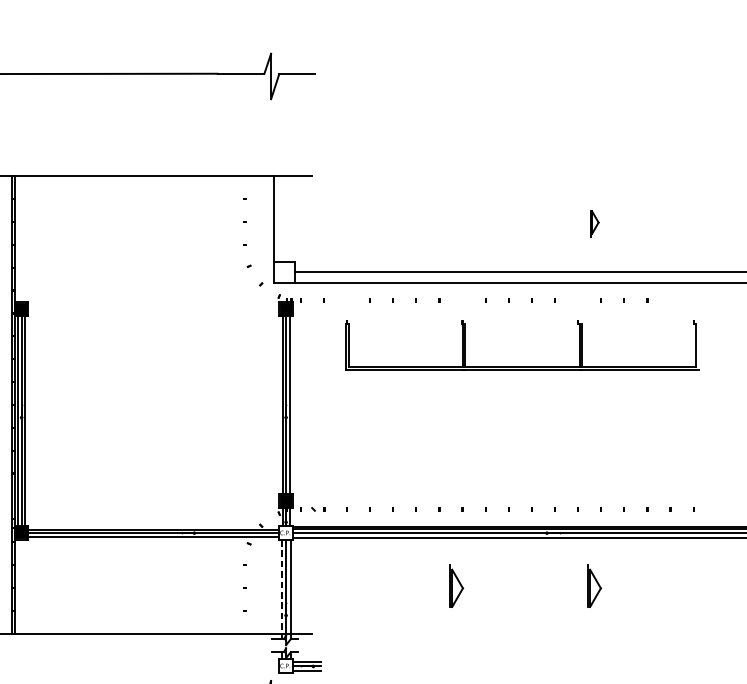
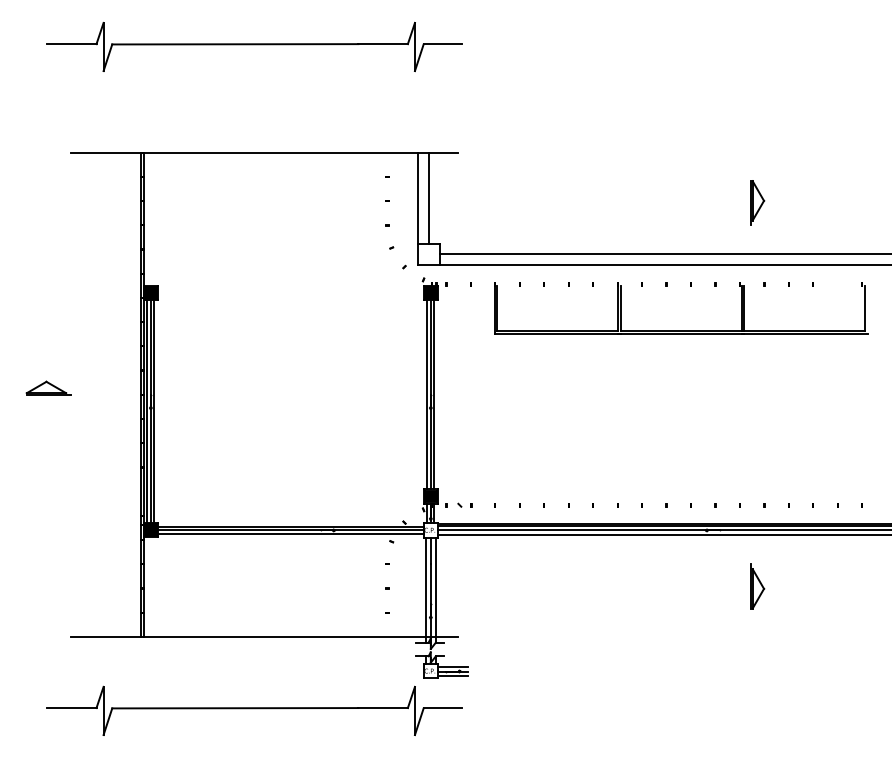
line: (284, 218) -> (429, 197), added
part: (594, 223) -> (757, 202), size x1.67
part: (522, 366) -> (681, 330), moved
part: (456, 586) -> (611, 586), removed
line: (281, 589) -> (425, 590), dashed -> solid

